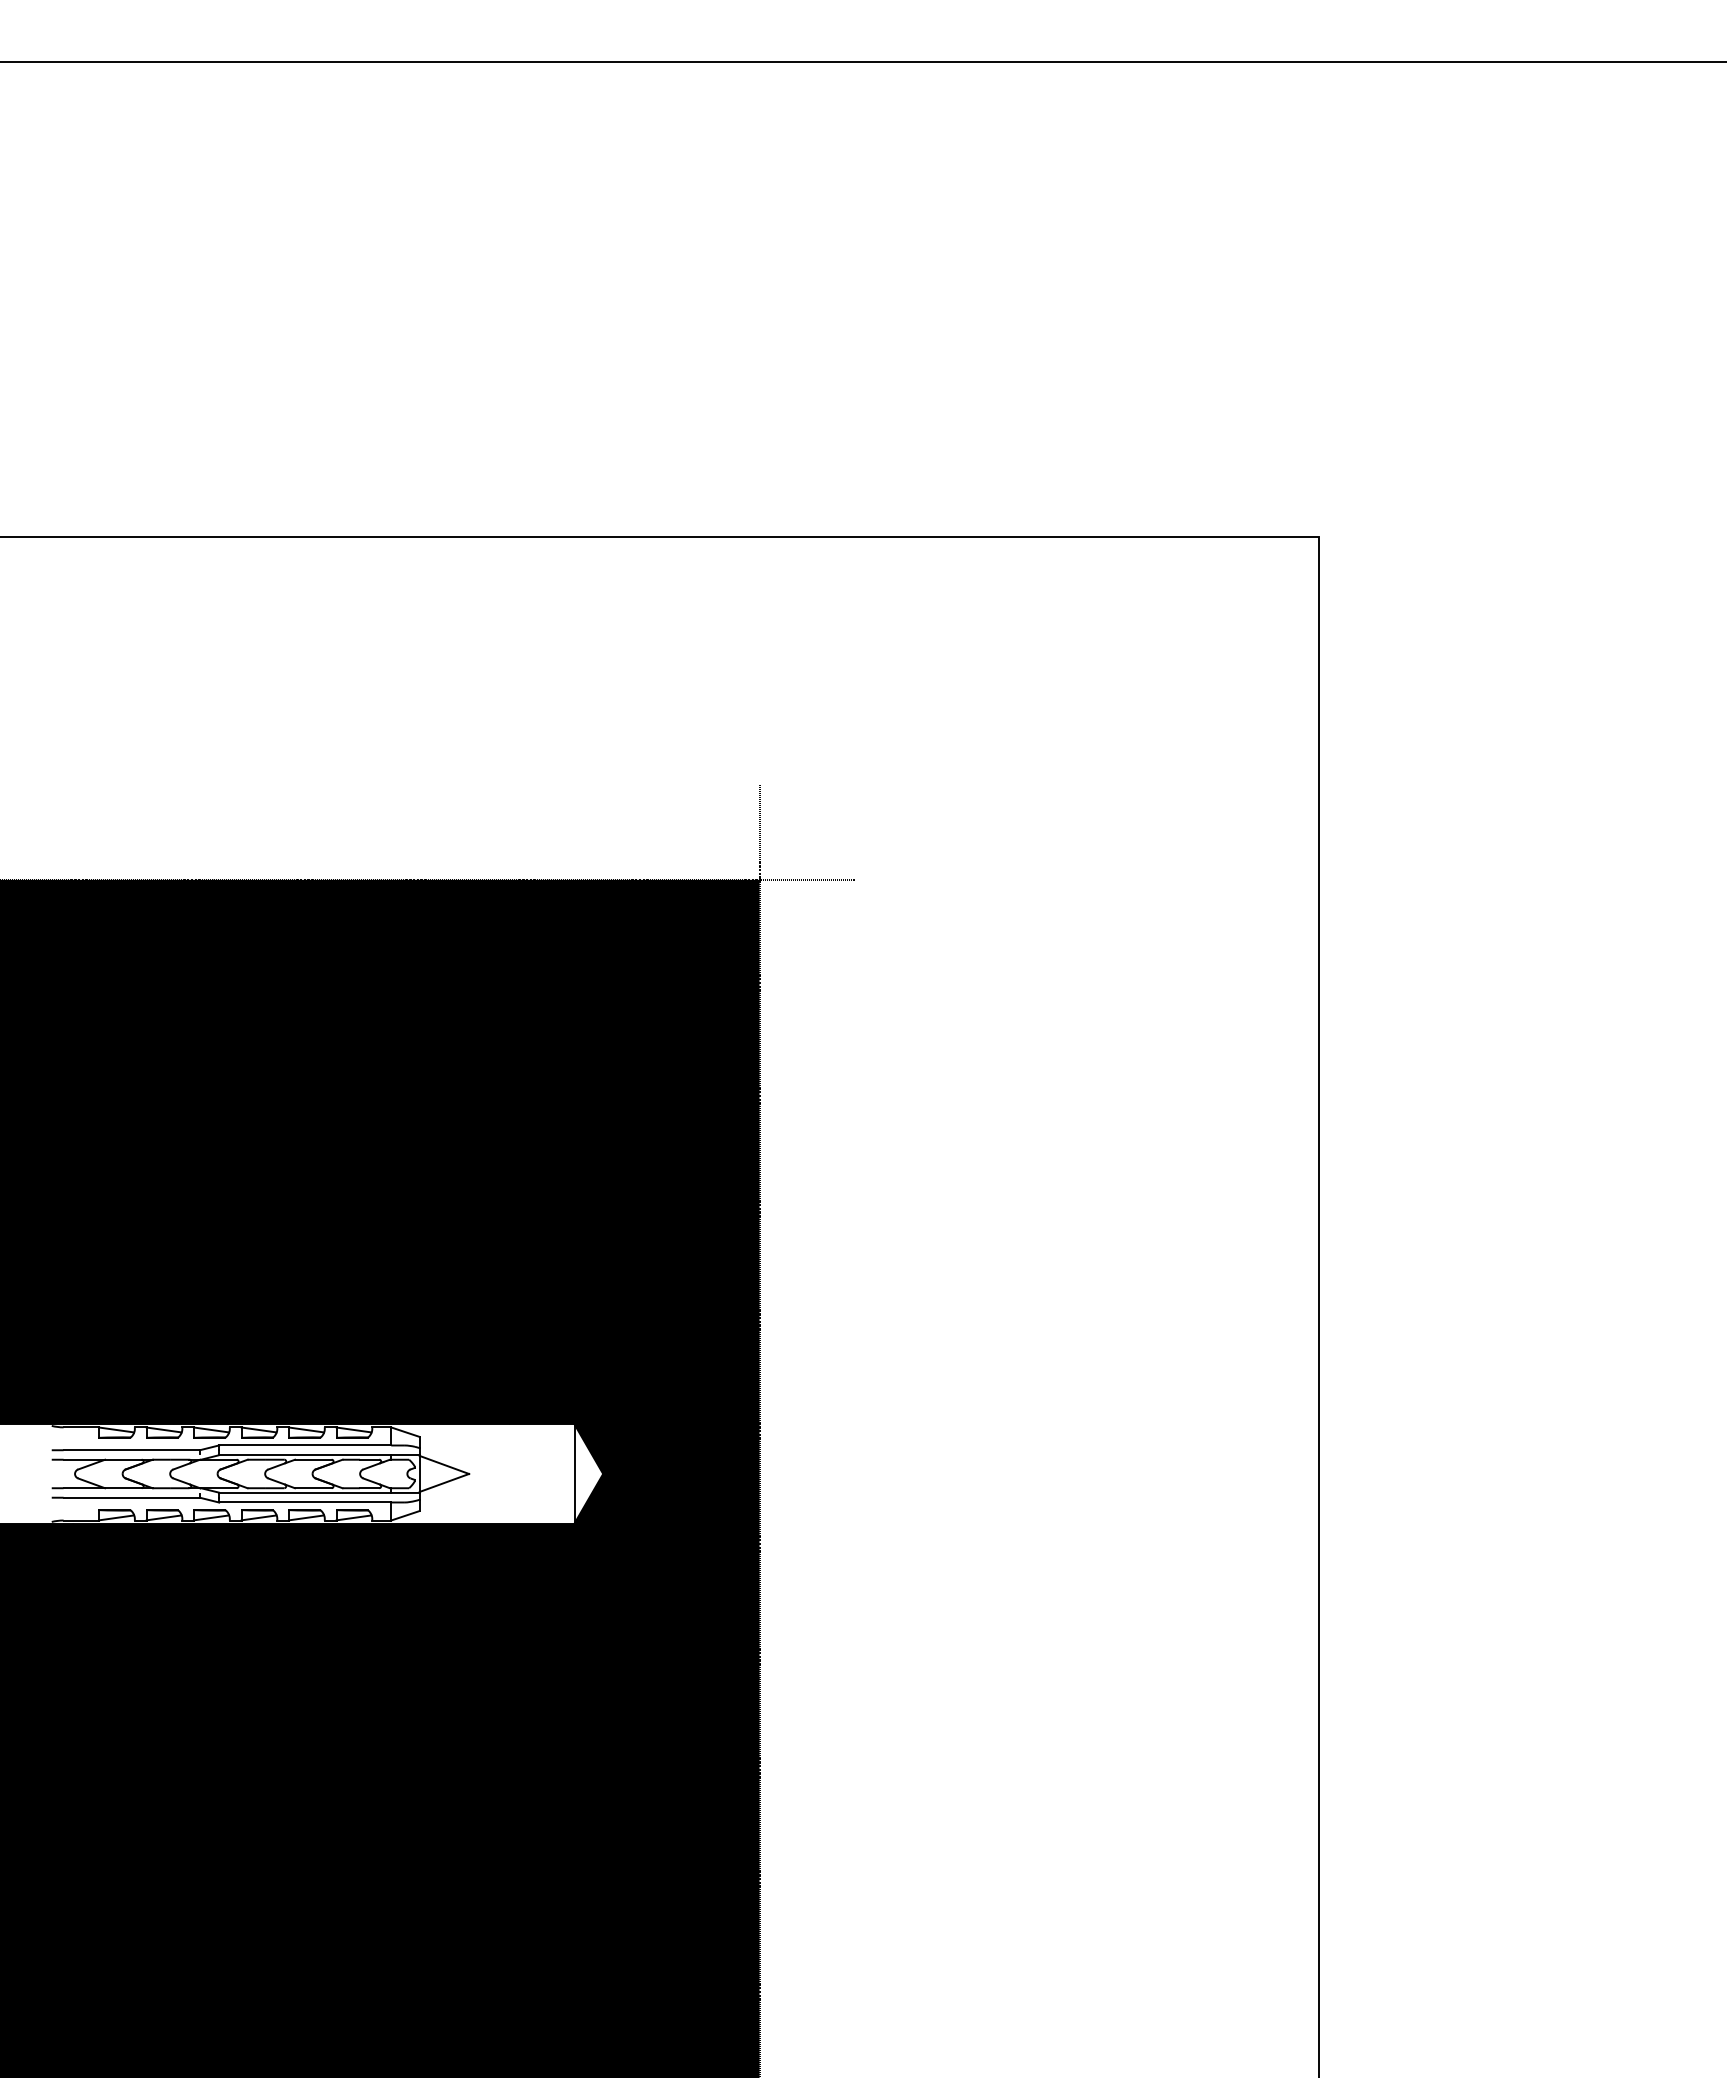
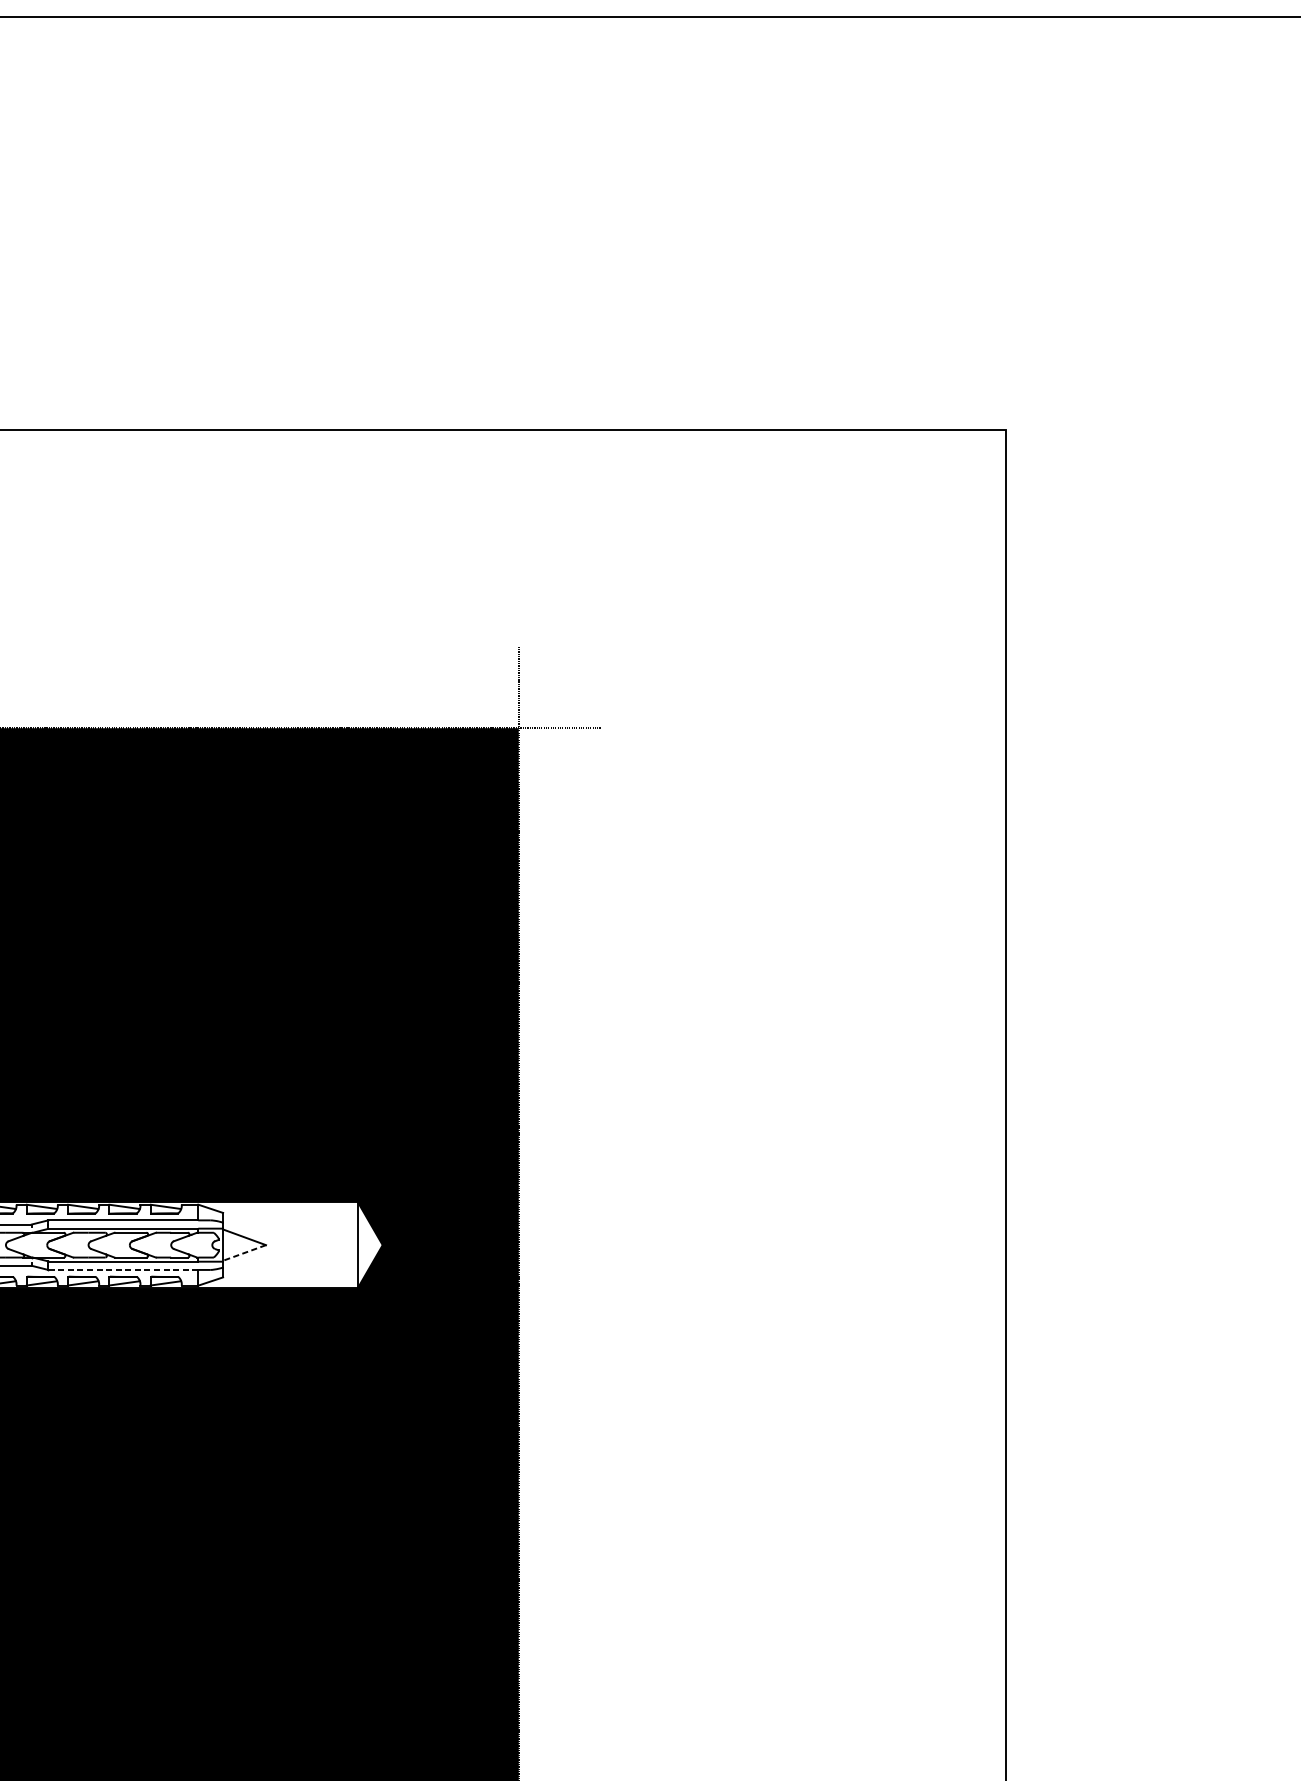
line: (443, 1483) -> (243, 1253), solid -> dashed
line: (304, 1502) -> (122, 1269), solid -> dashed

